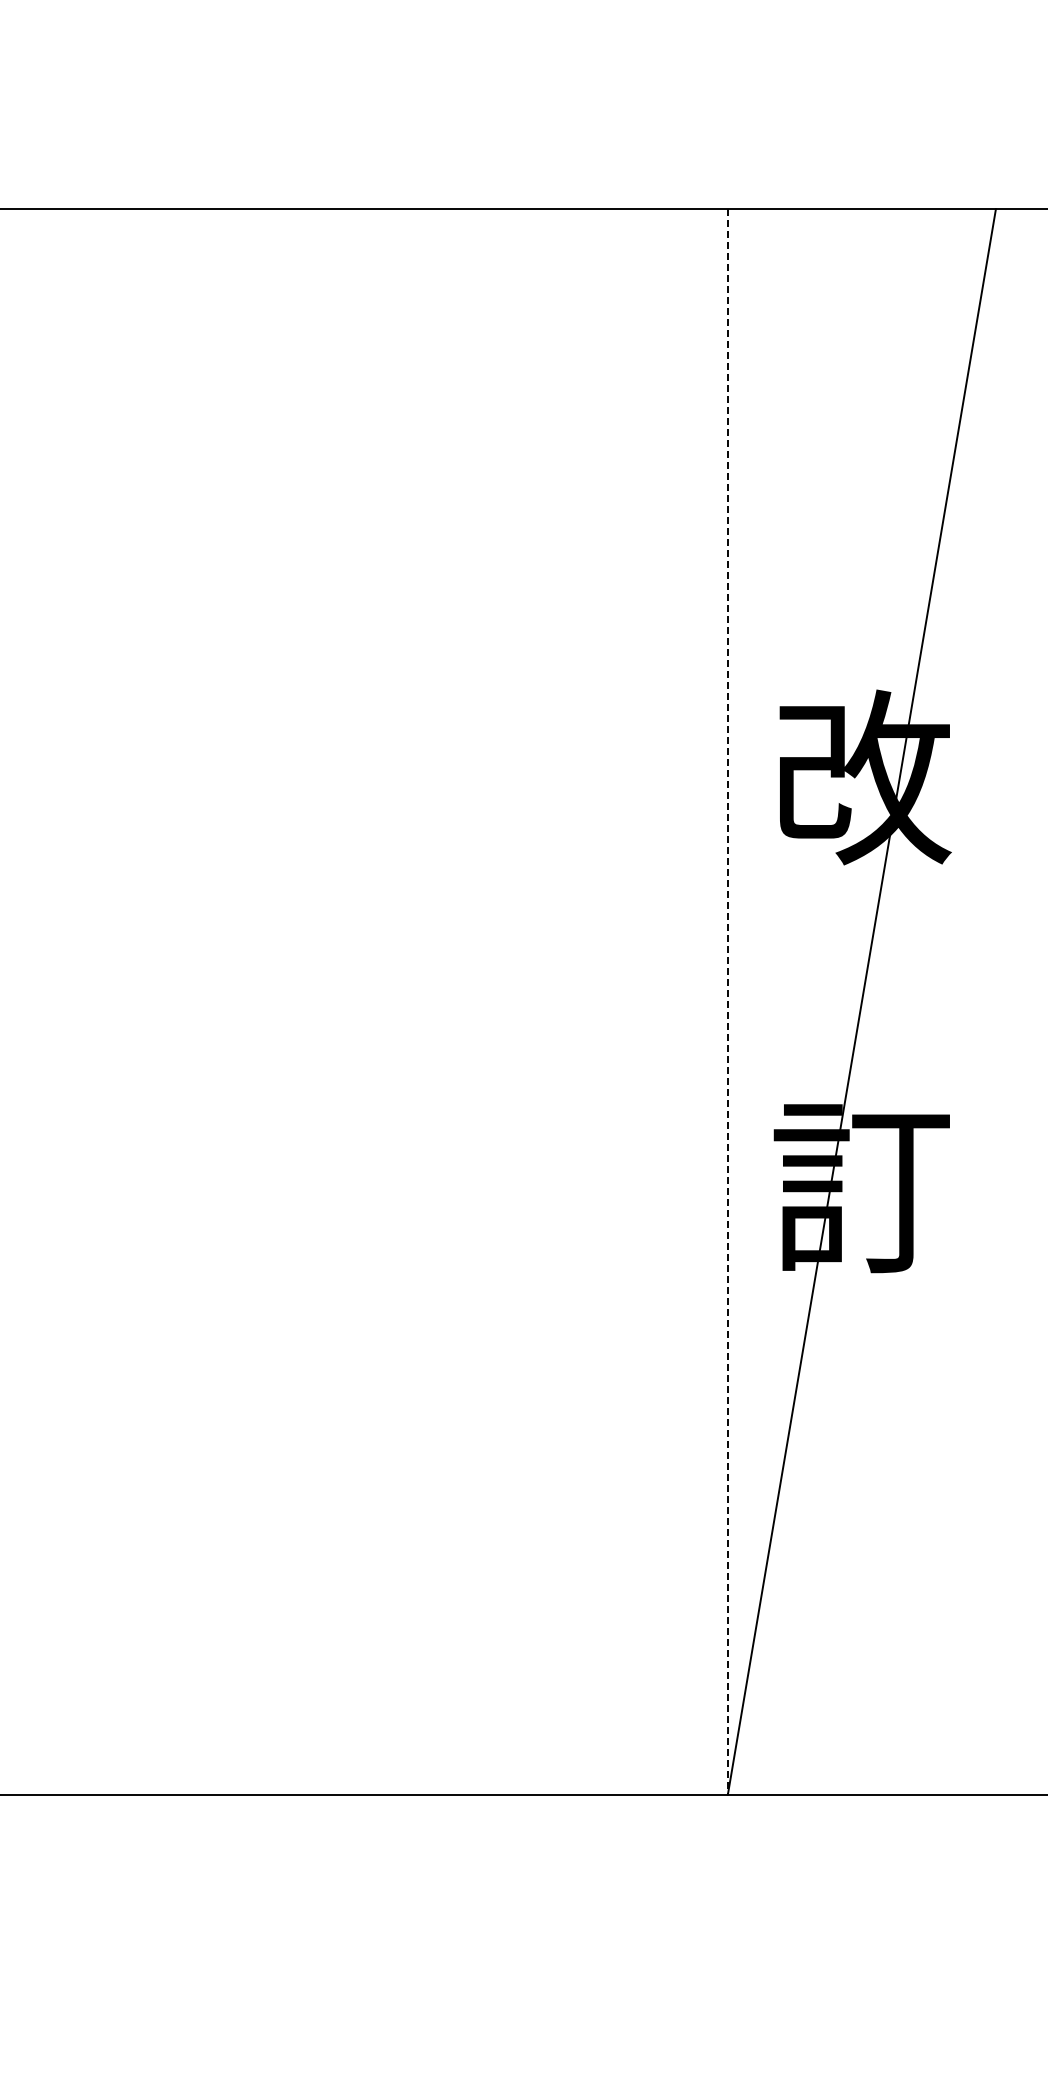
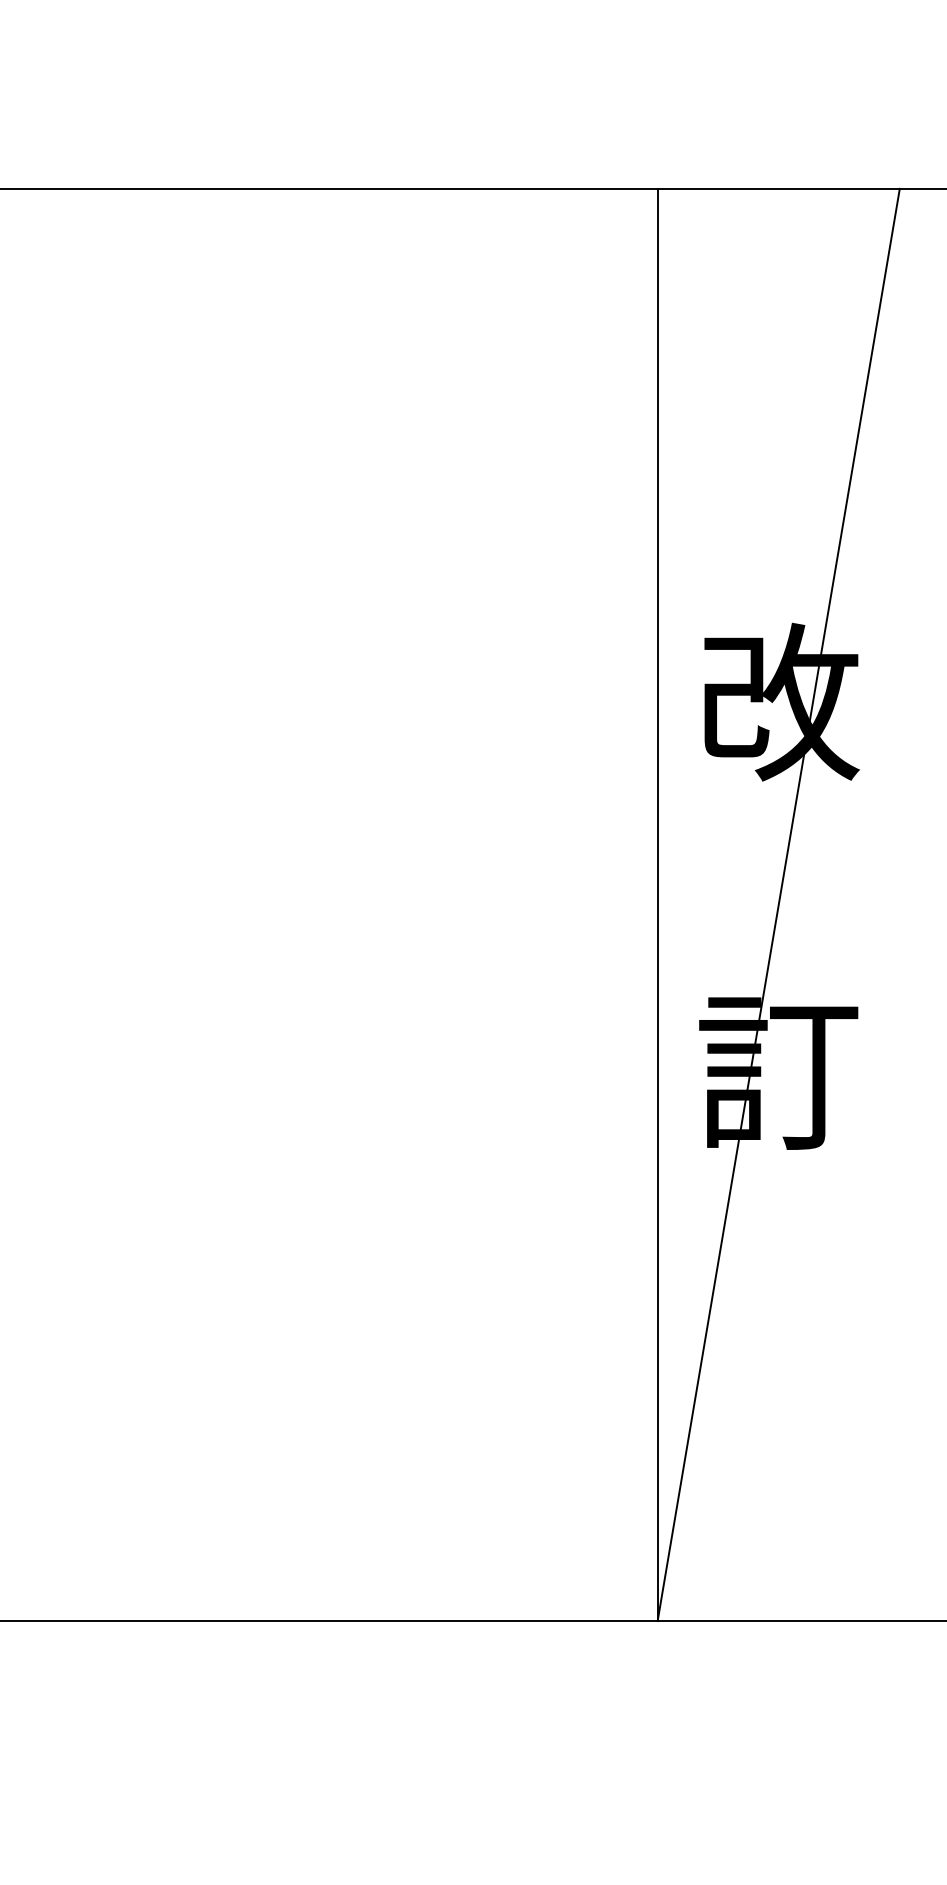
line: (727, 1001) -> (657, 904), dashed -> solid

